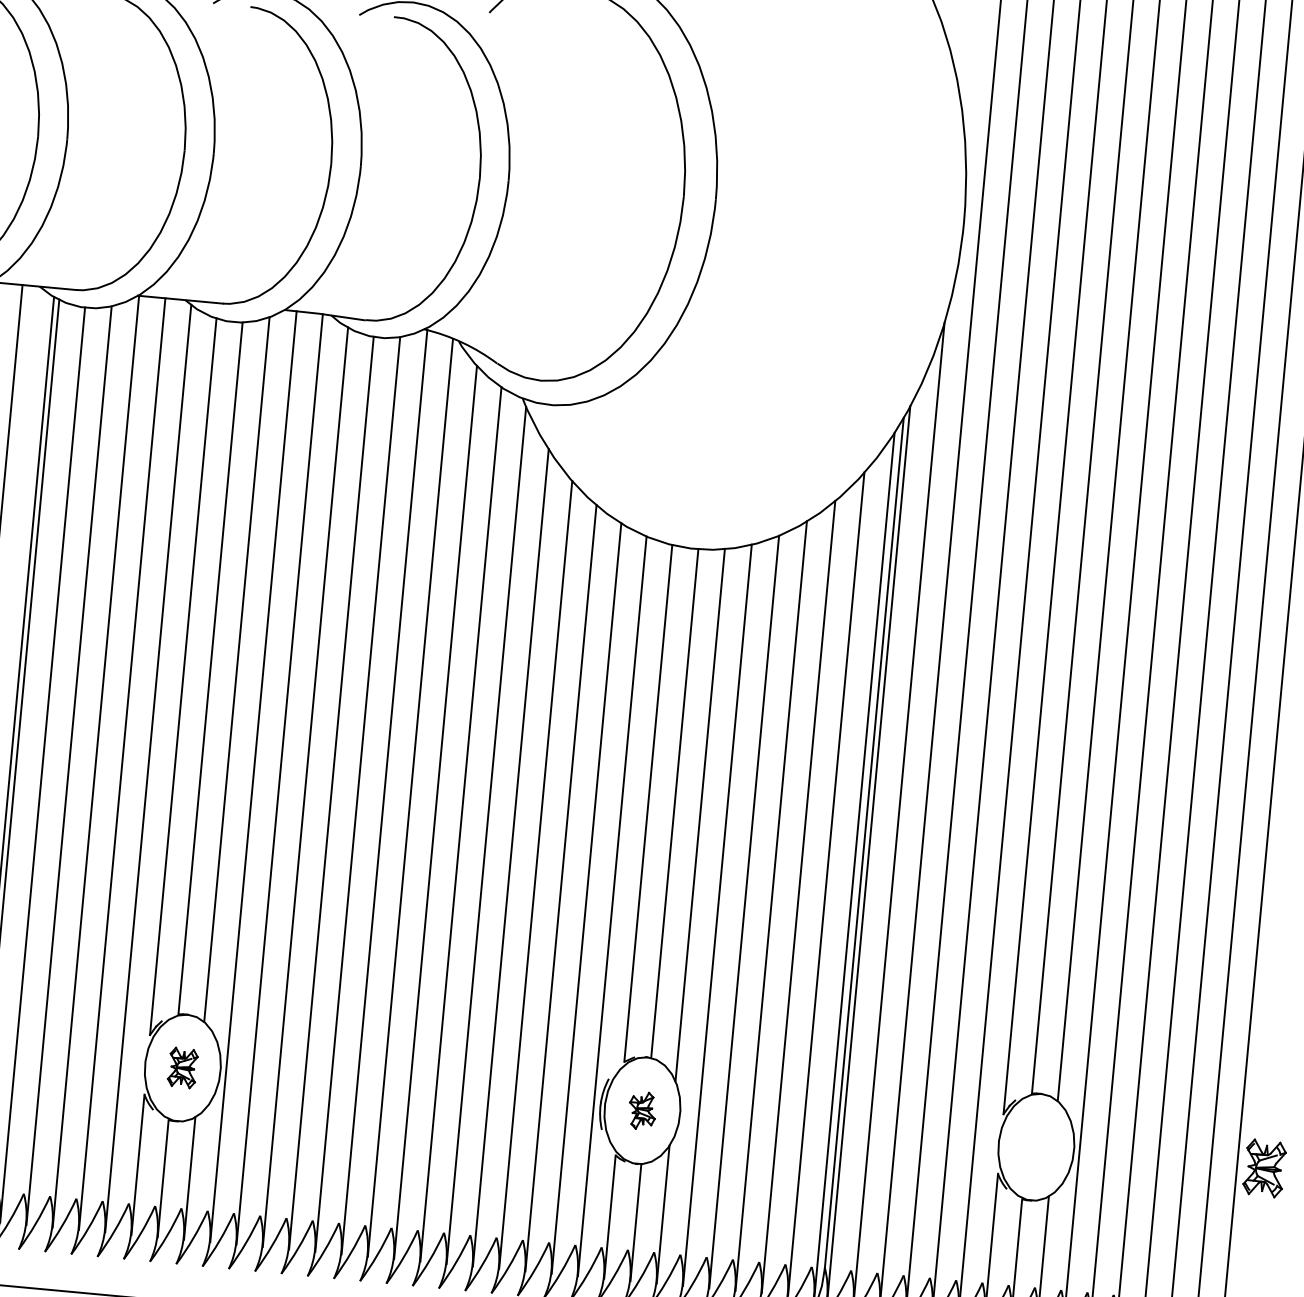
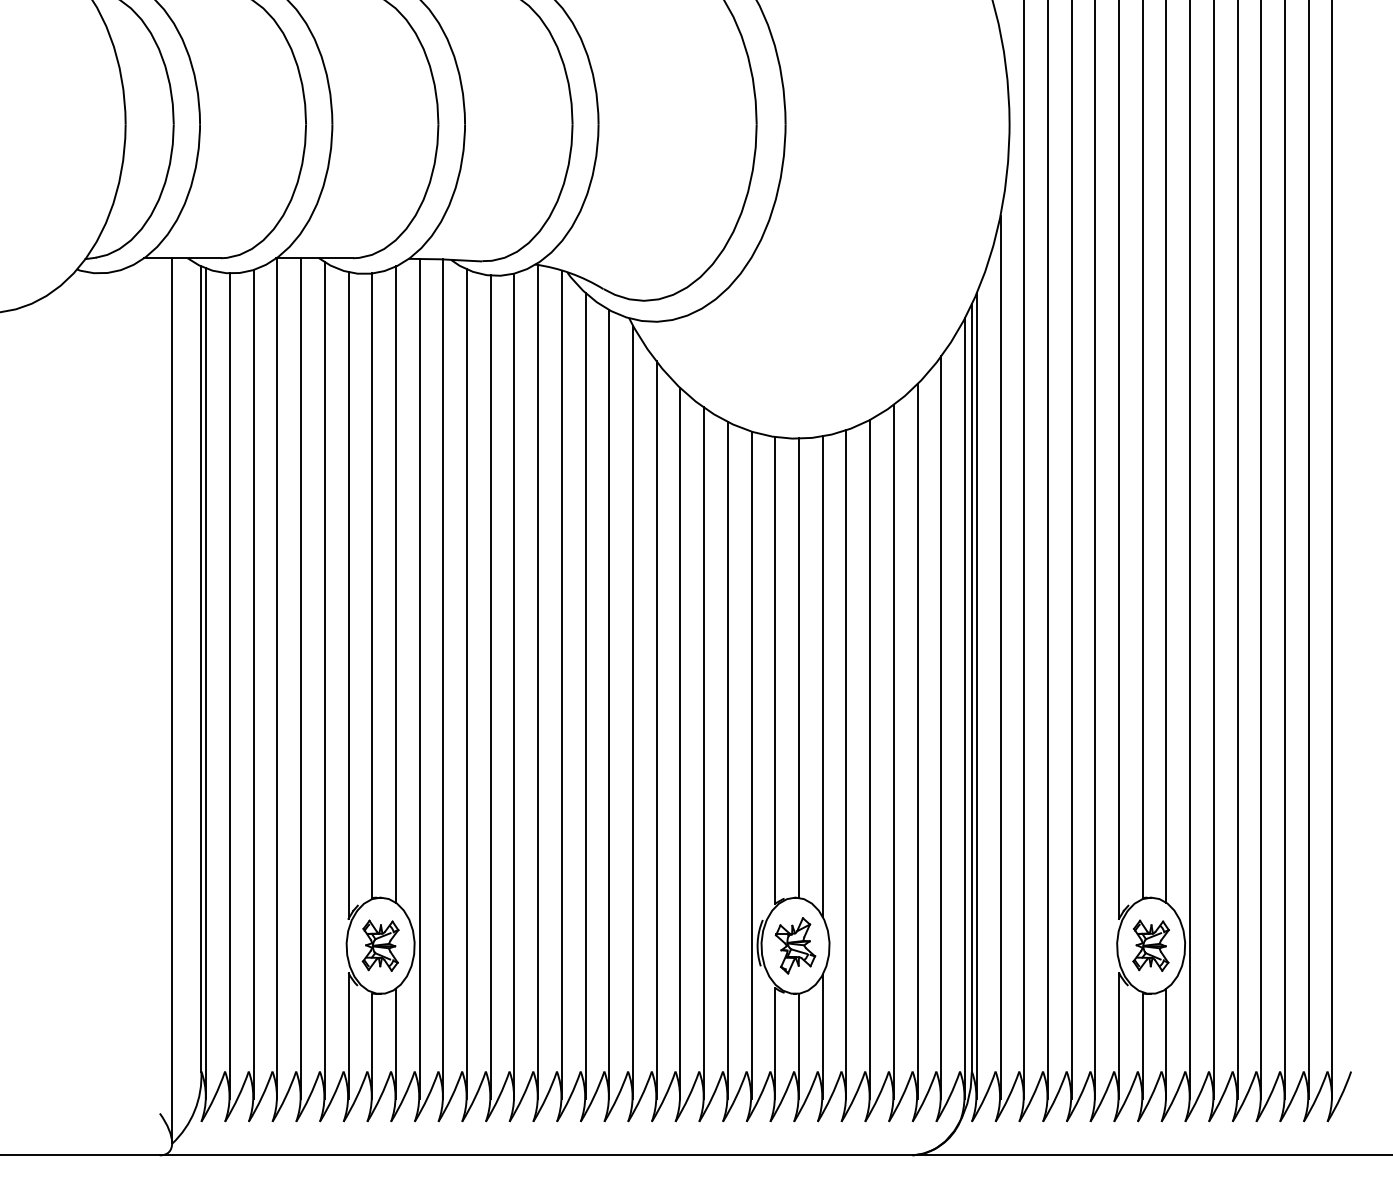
part: (182, 1067) -> (380, 945), size x1.43
part: (642, 1110) -> (795, 945), size x1.67
part: (1263, 1168) -> (1150, 945), moved

